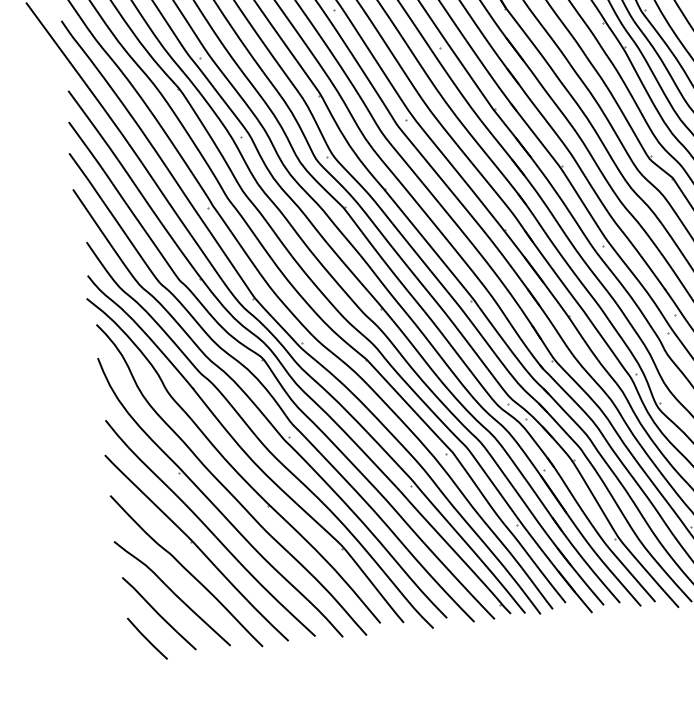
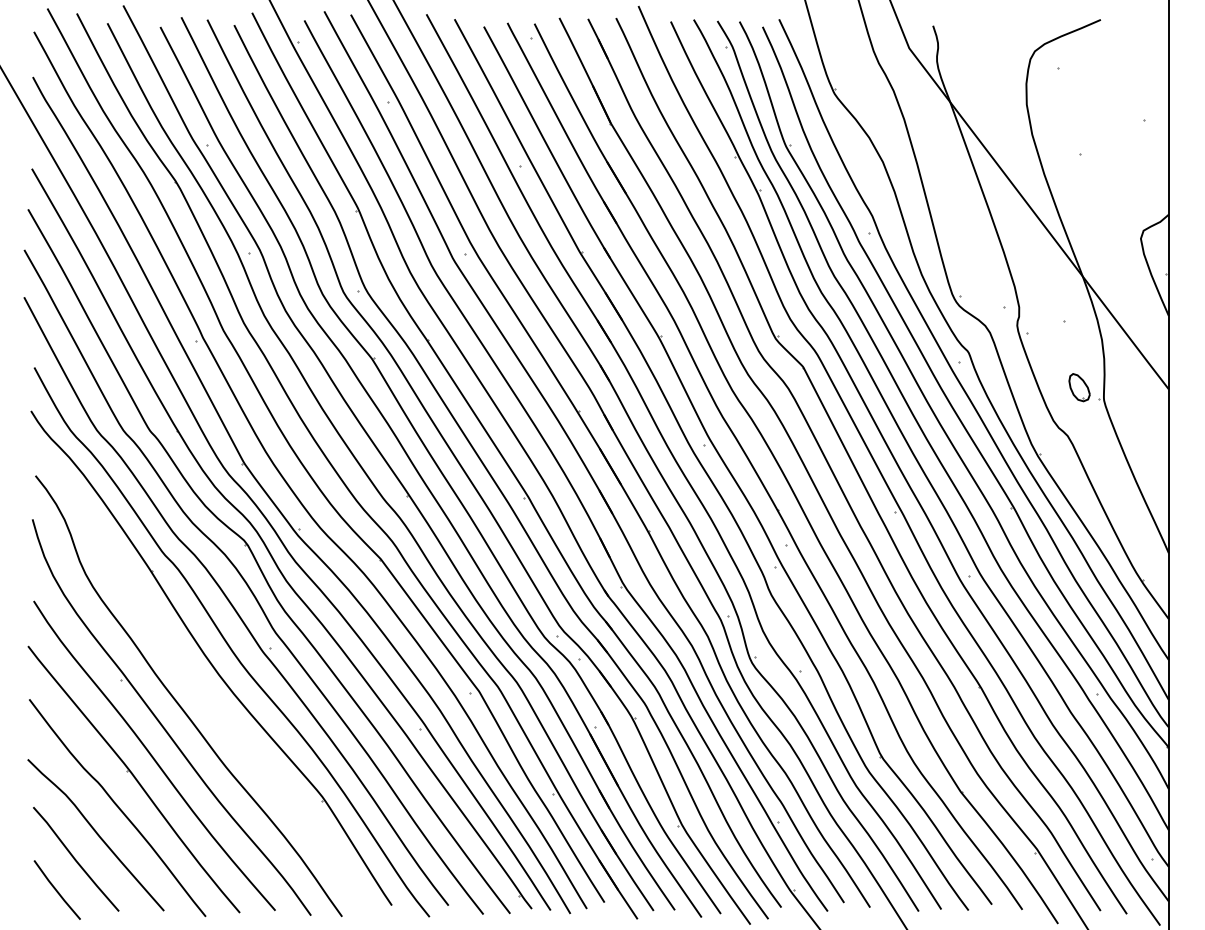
part: (229, 462) -> (188, 673), removed

